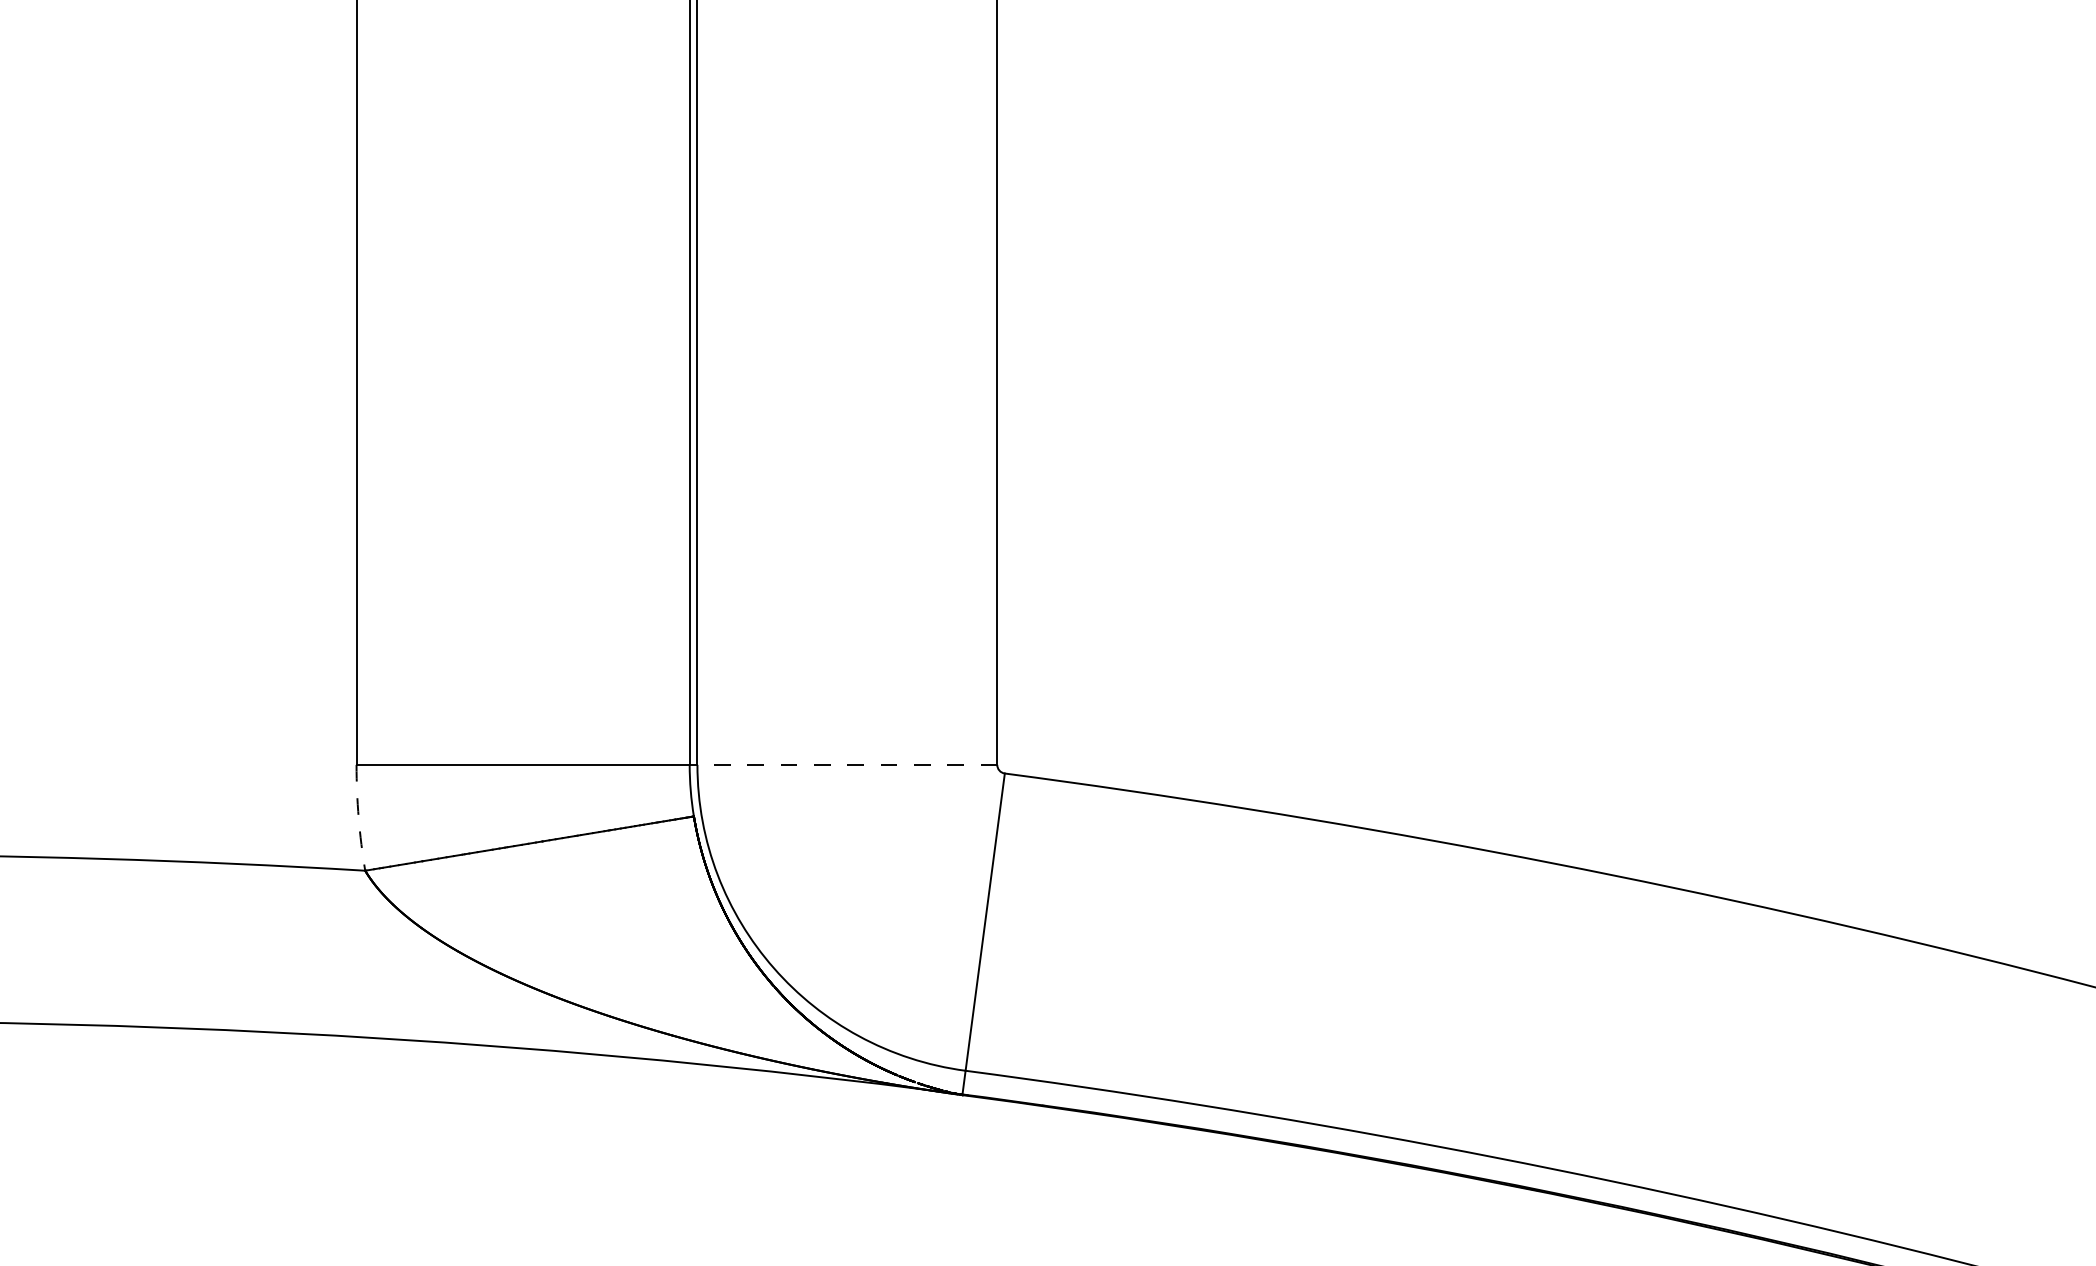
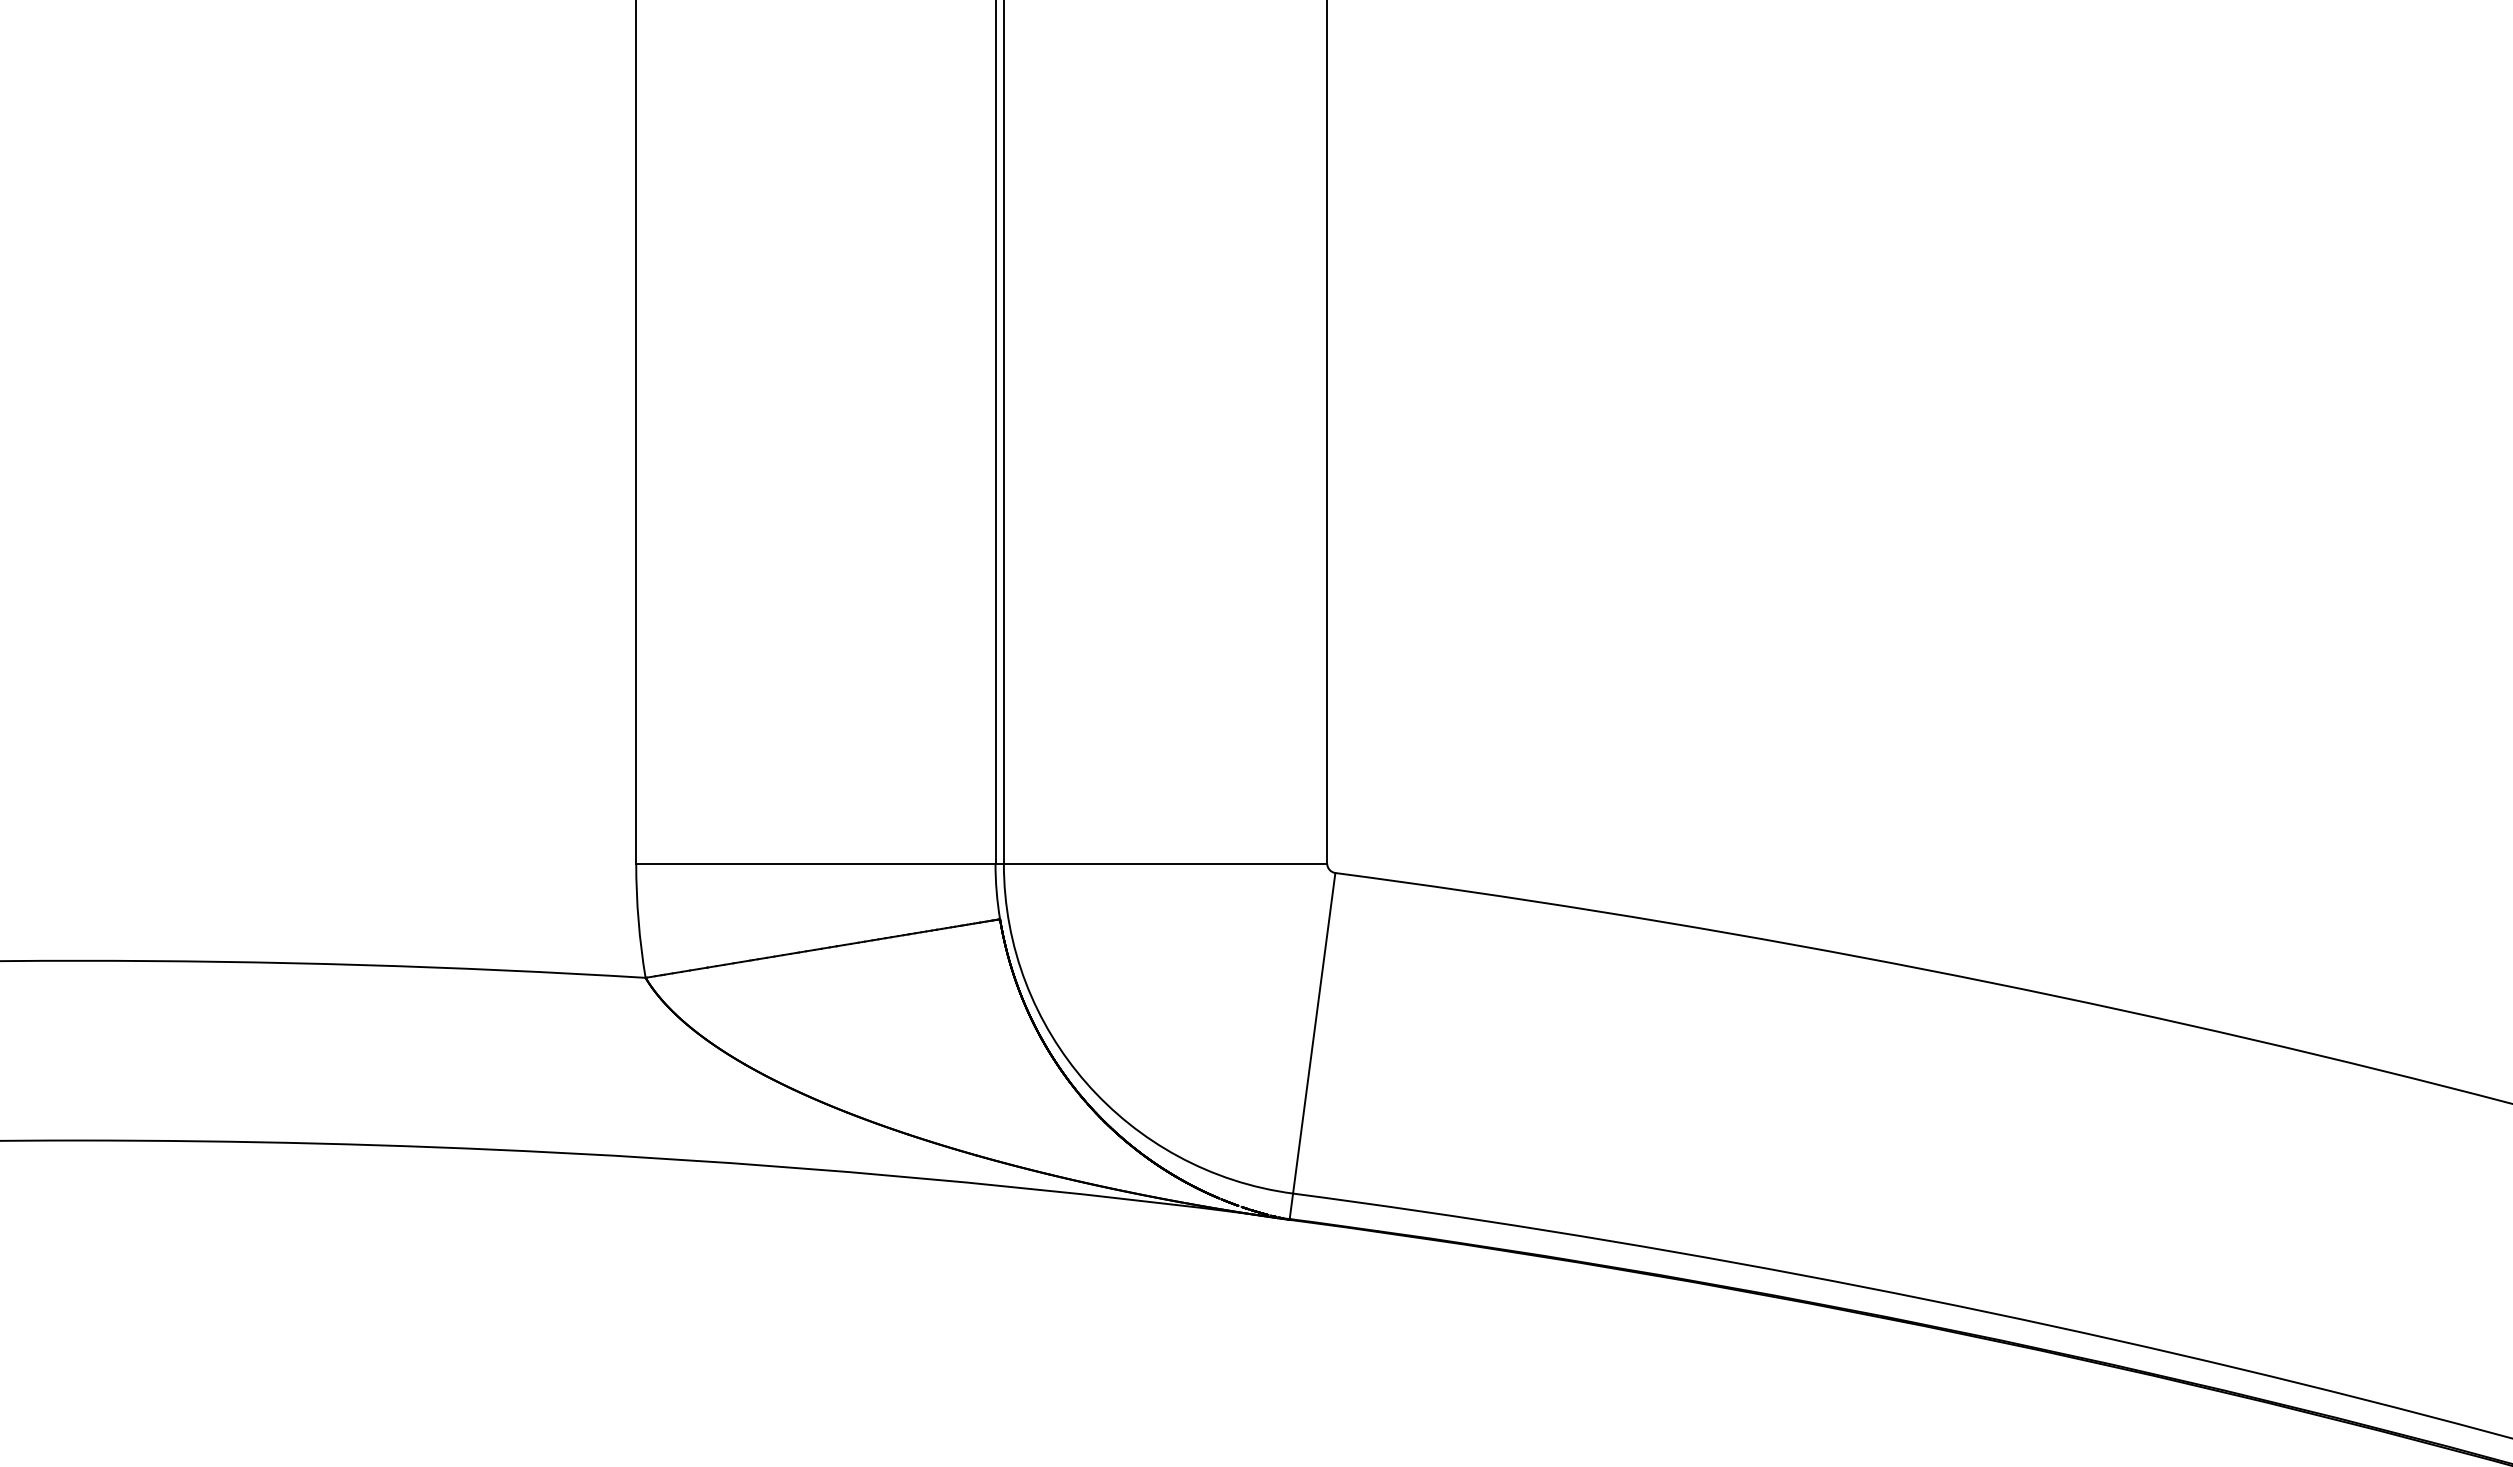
line: (847, 764) -> (1165, 863), dashed -> solid
arc: (358, 817) -> (638, 920), dashed -> solid

